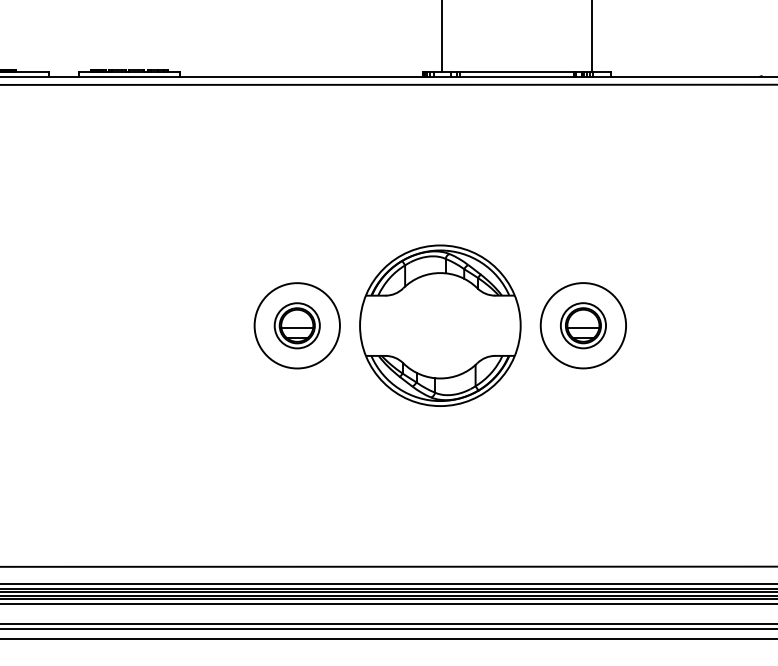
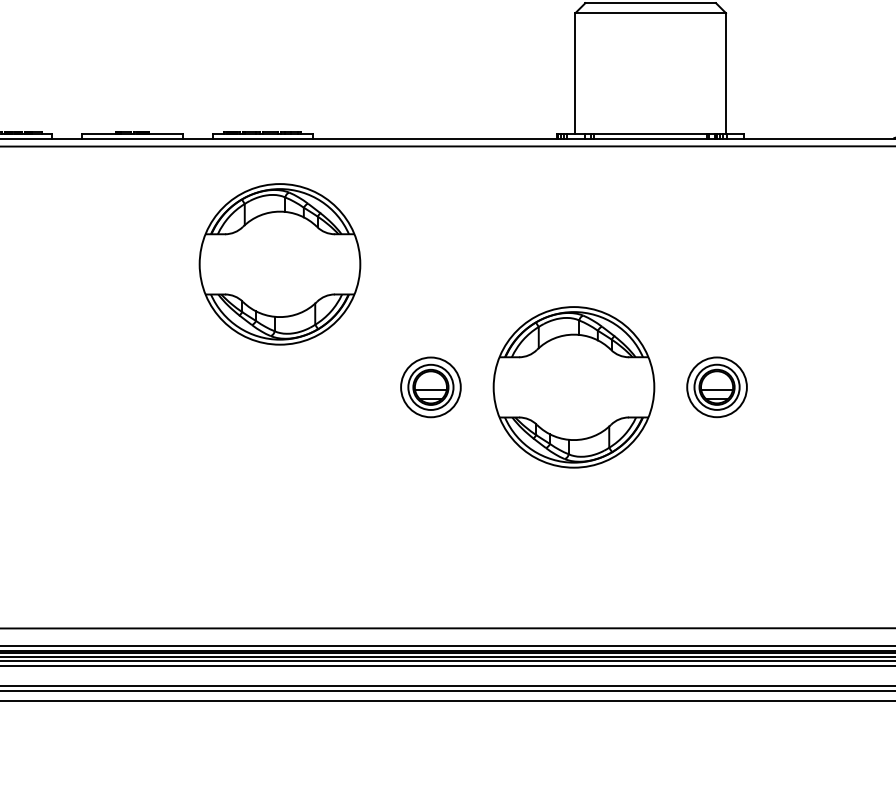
part: (145, 202) -> (279, 264), added
circle: (296, 325) -> (430, 387), size x0.7
circle: (582, 325) -> (716, 387), size x0.7

